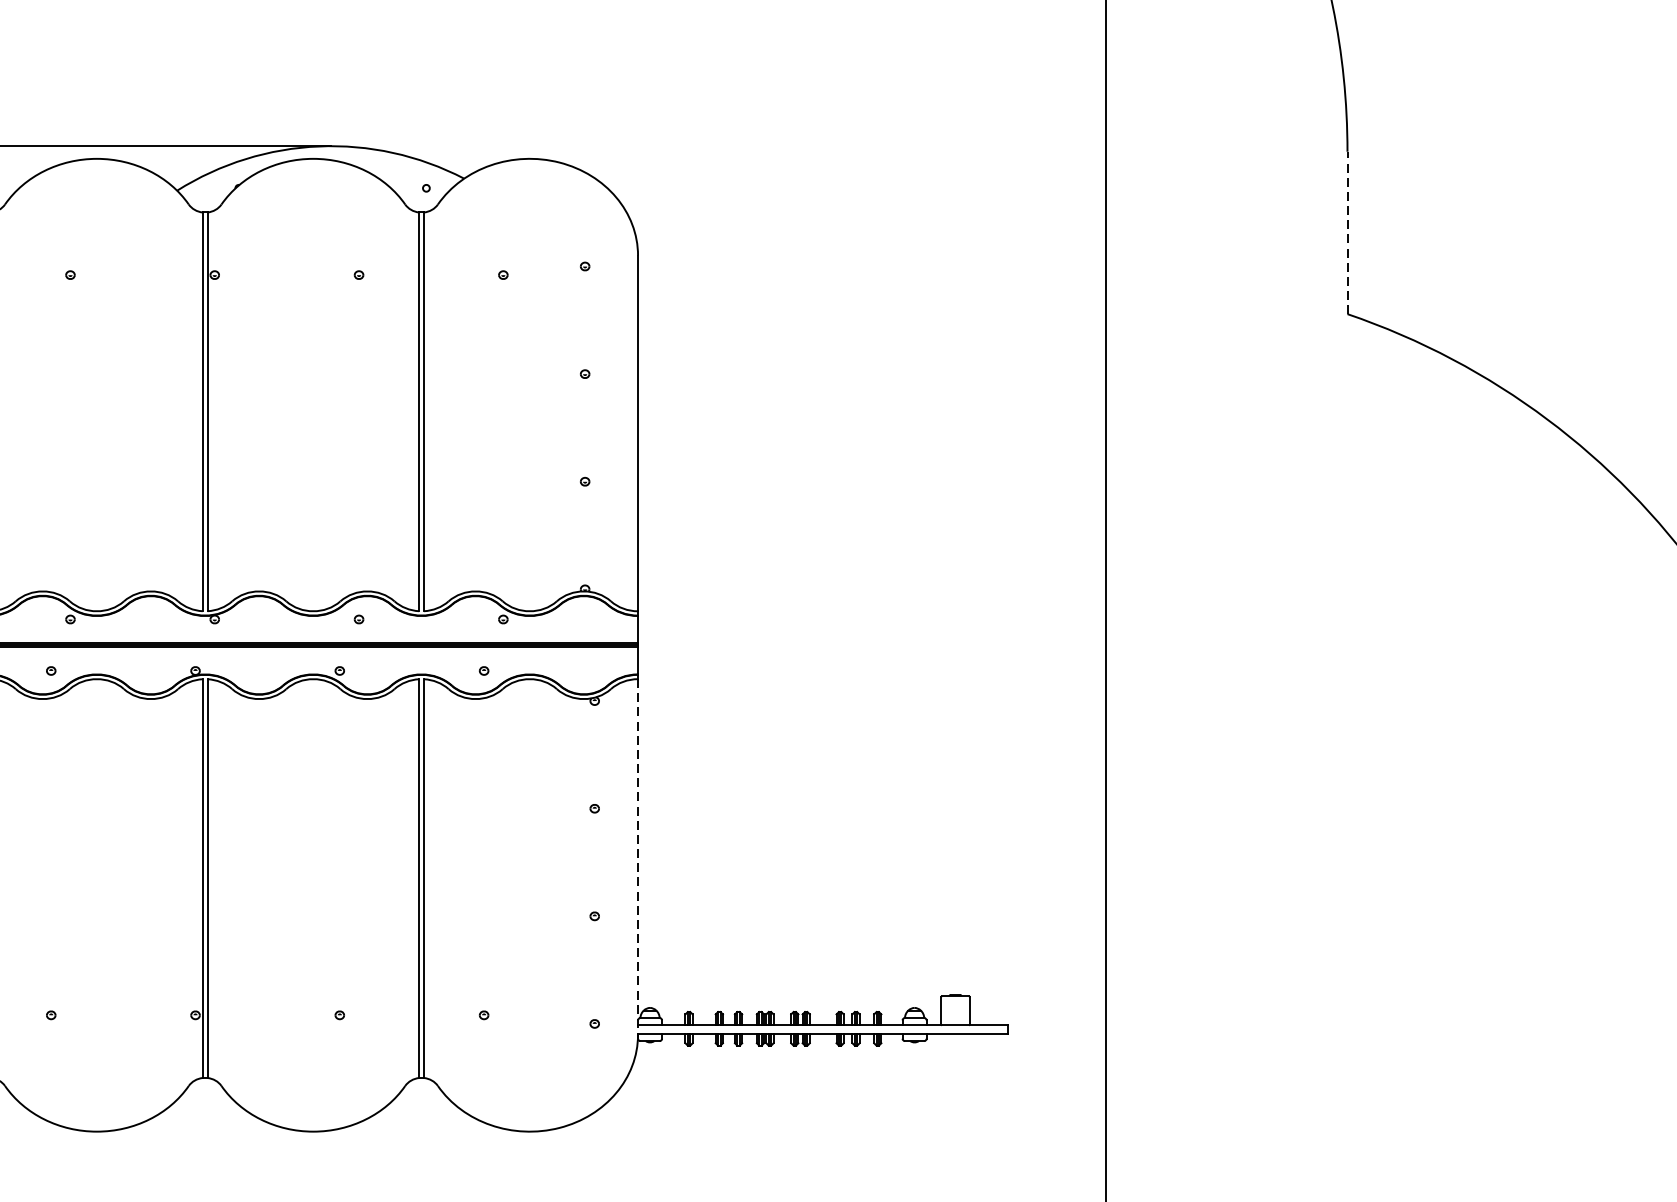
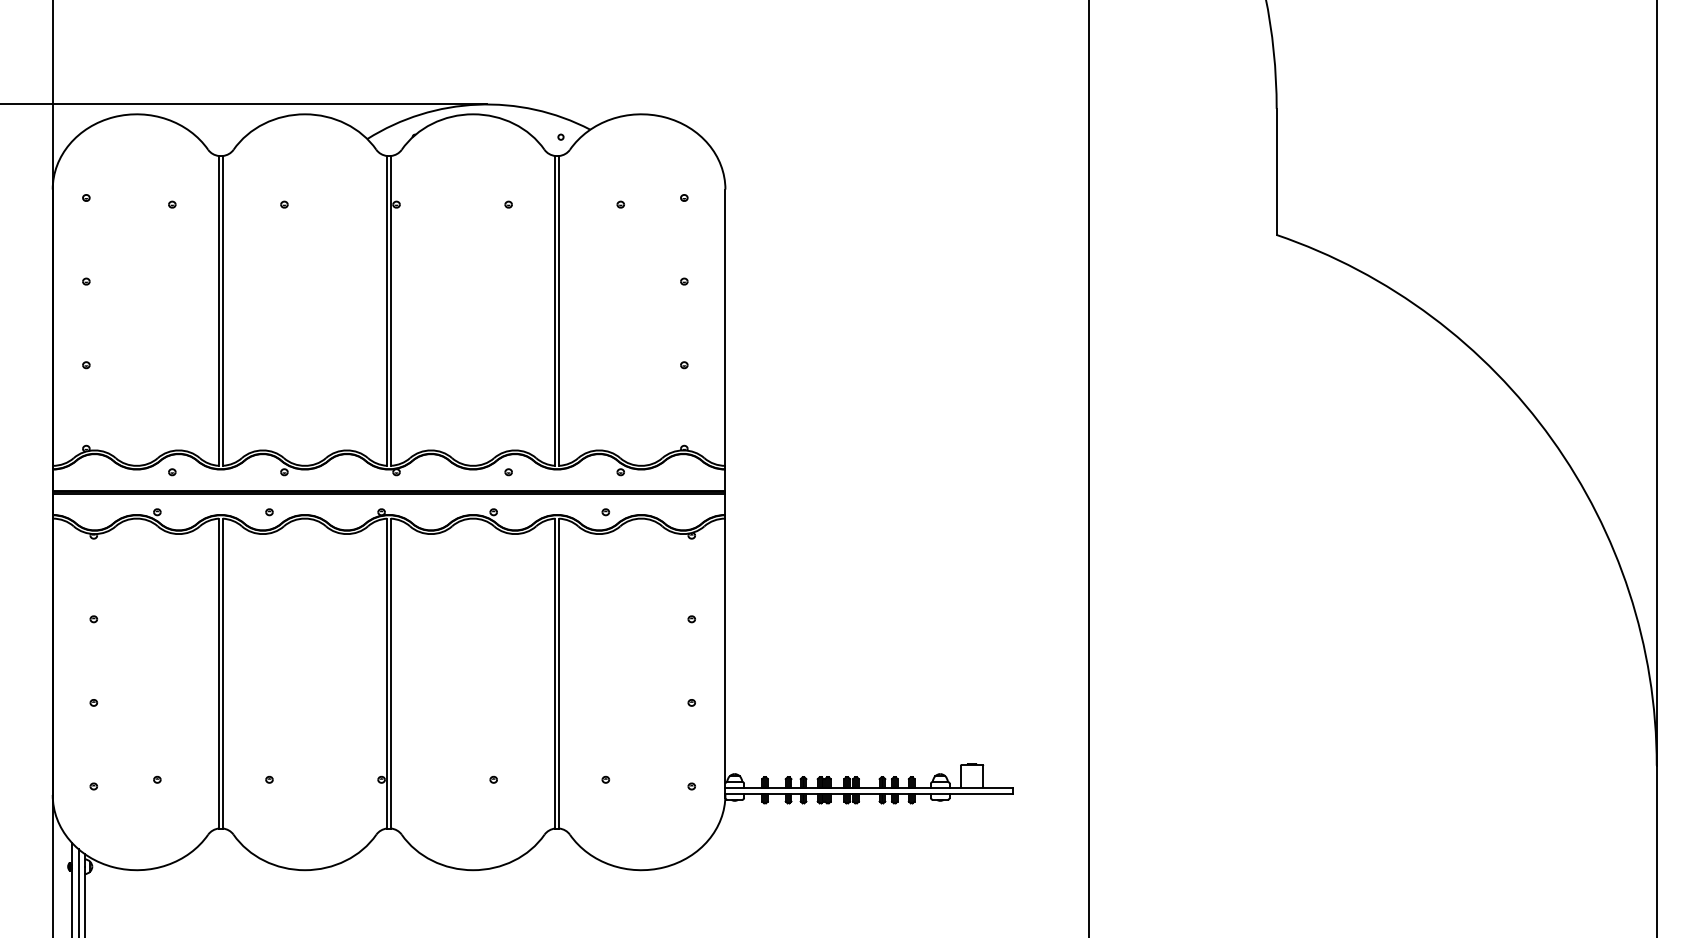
line: (1347, 232) -> (1276, 171), dashed -> solid
line: (638, 857) -> (725, 657), dashed -> solid

